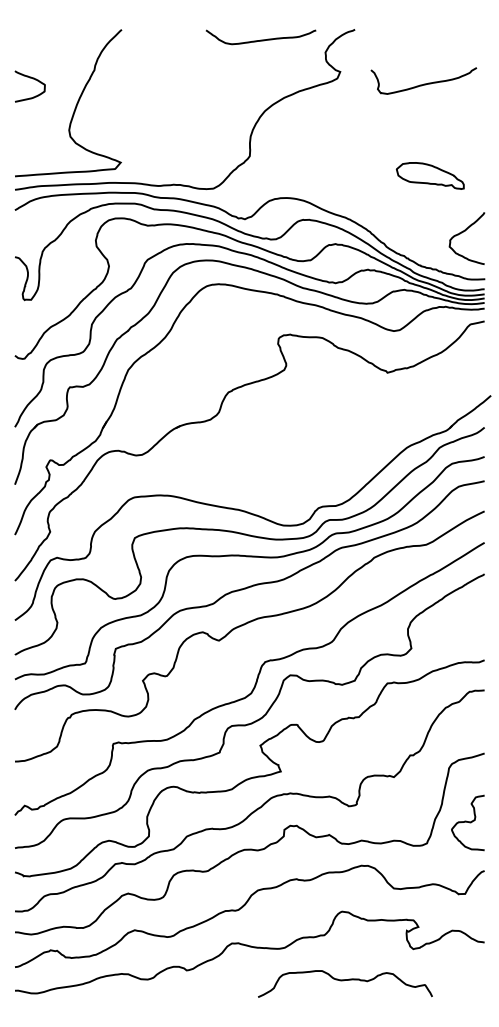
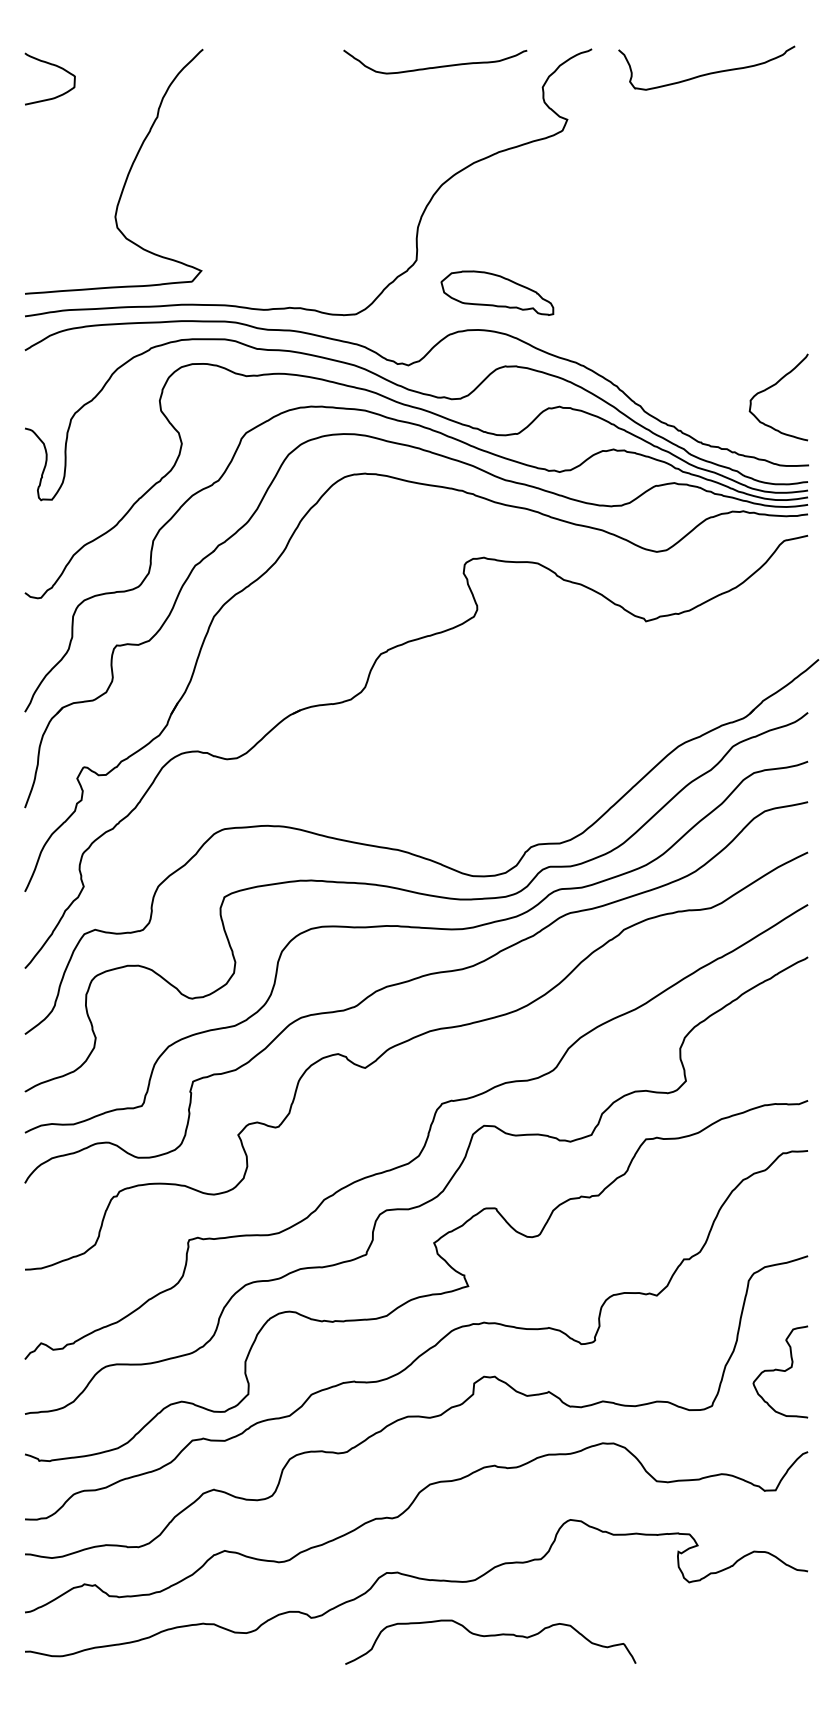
curve: (32, 79) -> (54, 67), moved
curve: (423, 83) -> (706, 72), moved
part: (429, 175) -> (496, 292), moved
curve: (343, 981) -> (487, 1638), moved

